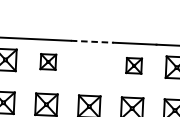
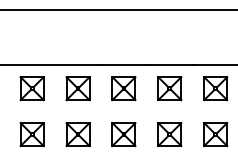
line: (91, 42) -> (123, 65), dashed -> solid
part: (47, 61) -> (77, 88), size x1.43
part: (90, 63) -> (123, 88), added
part: (133, 65) -> (169, 88), size x1.43

